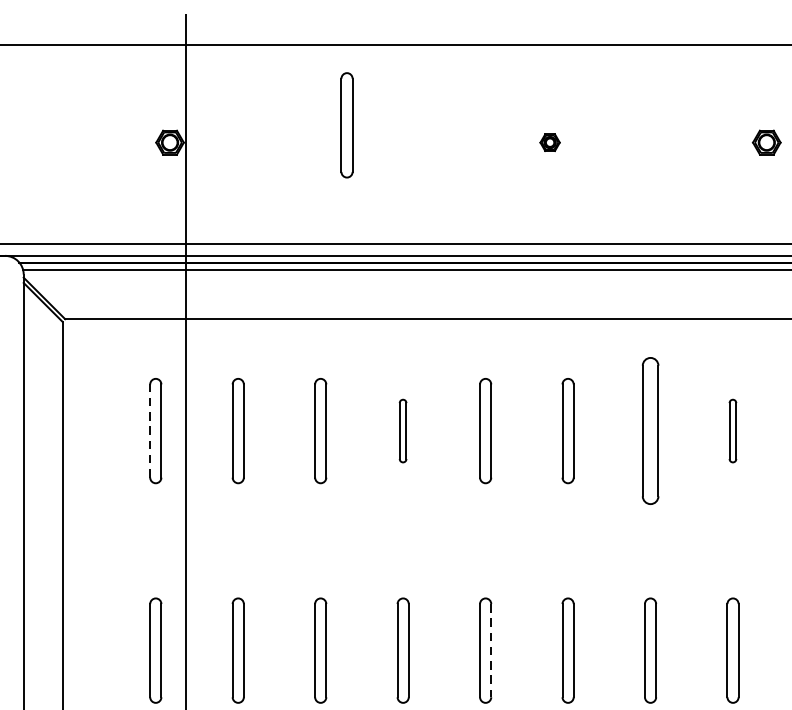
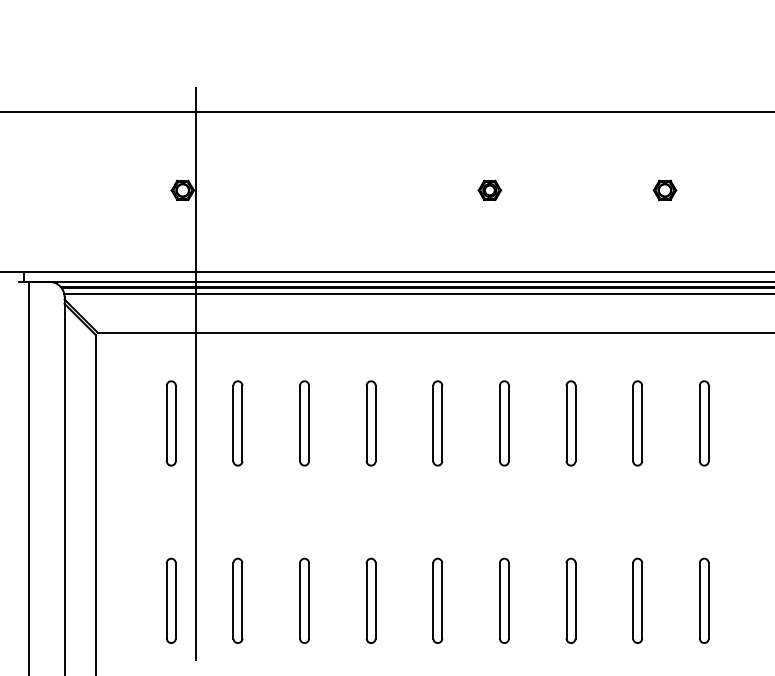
part: (346, 125) -> (325, 176), removed
part: (549, 142) -> (489, 190), size x1.43
line: (149, 431) -> (166, 423), dashed -> solid
part: (402, 431) -> (370, 423), size x1.67
part: (649, 431) -> (570, 423), size x0.71
part: (732, 431) -> (637, 423), size x1.67
line: (491, 650) -> (442, 600), dashed -> solid

